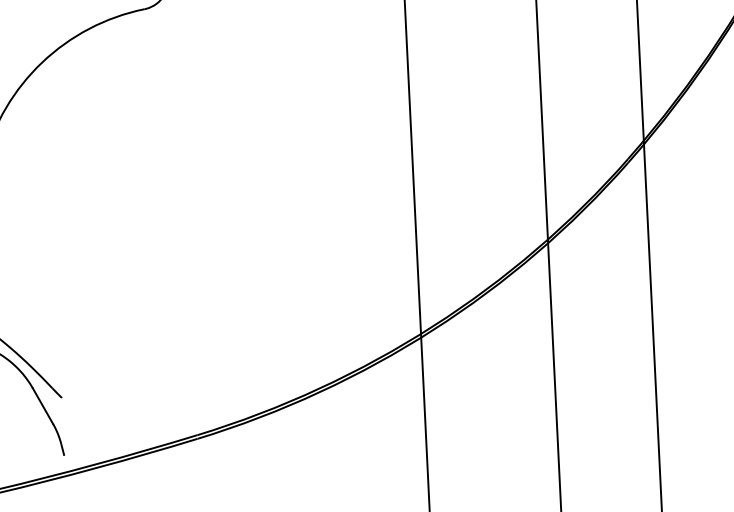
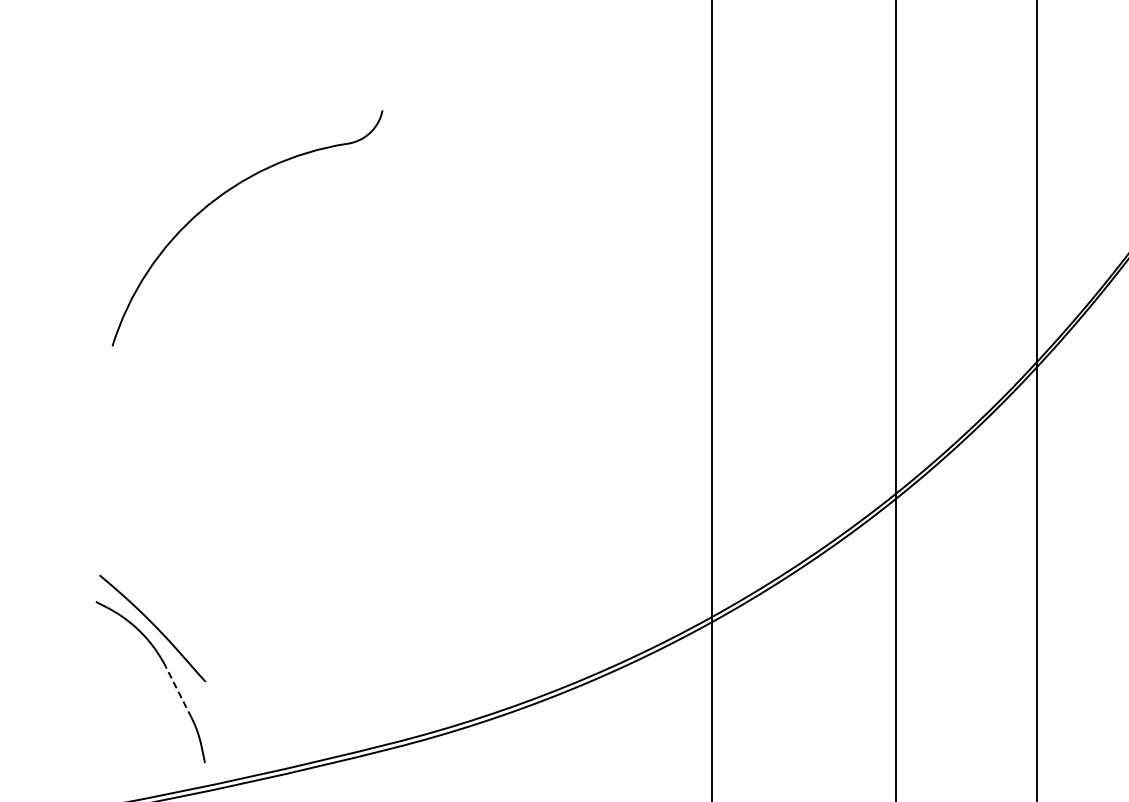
line: (42, 406) -> (178, 692), solid -> dashed

